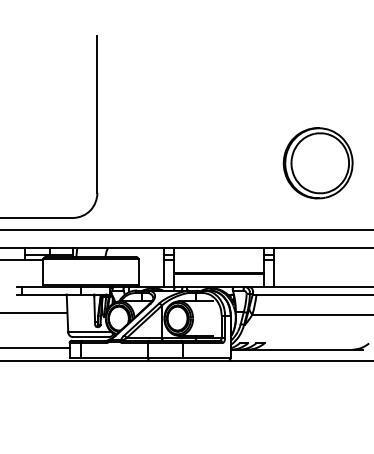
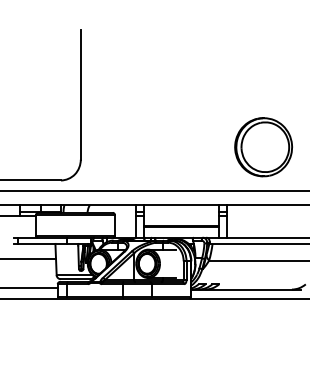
part: (318, 163) -> (263, 147), moved

